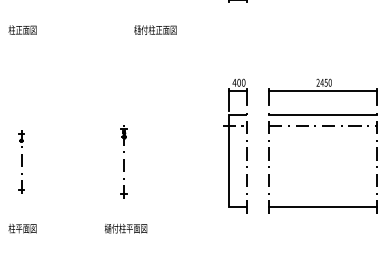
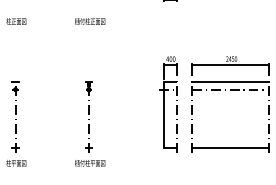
text: (155, 30) -> (90, 21), moved
part: (21, 163) -> (15, 116), size x1.67
part: (123, 163) -> (88, 116), size x1.43

